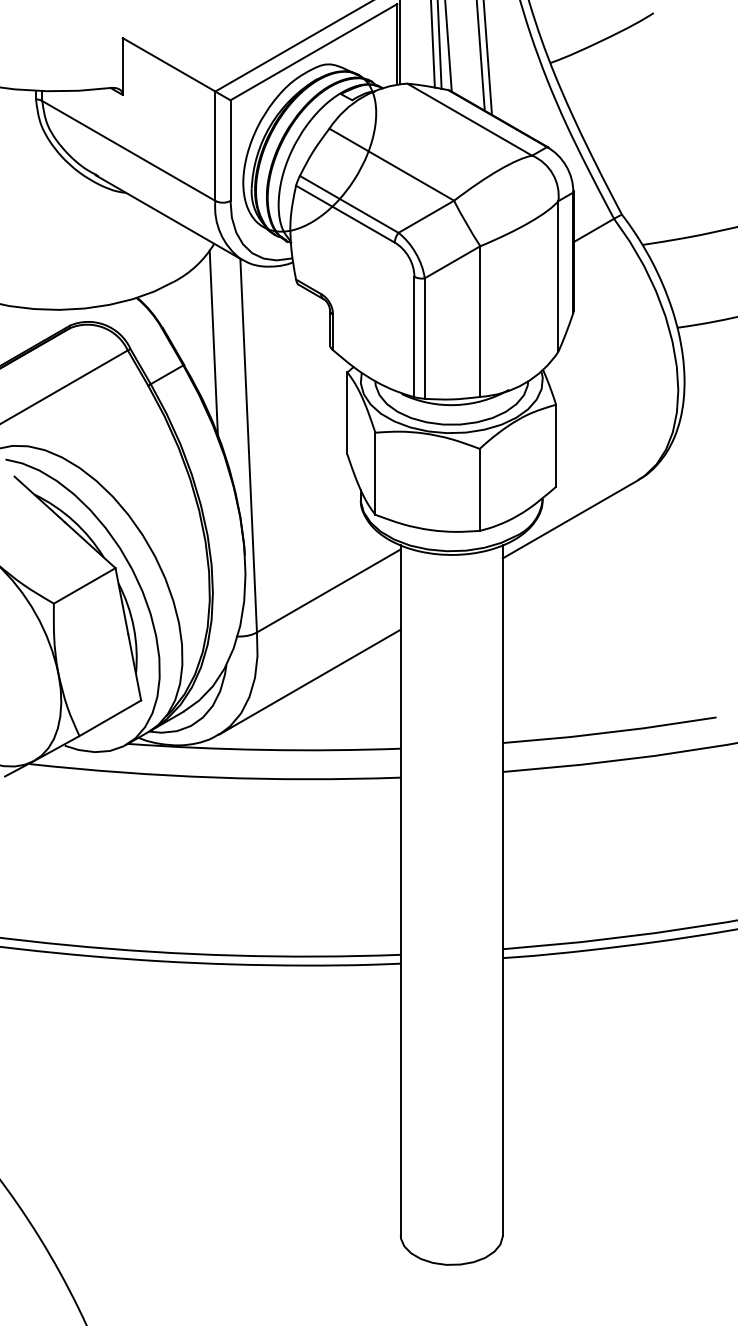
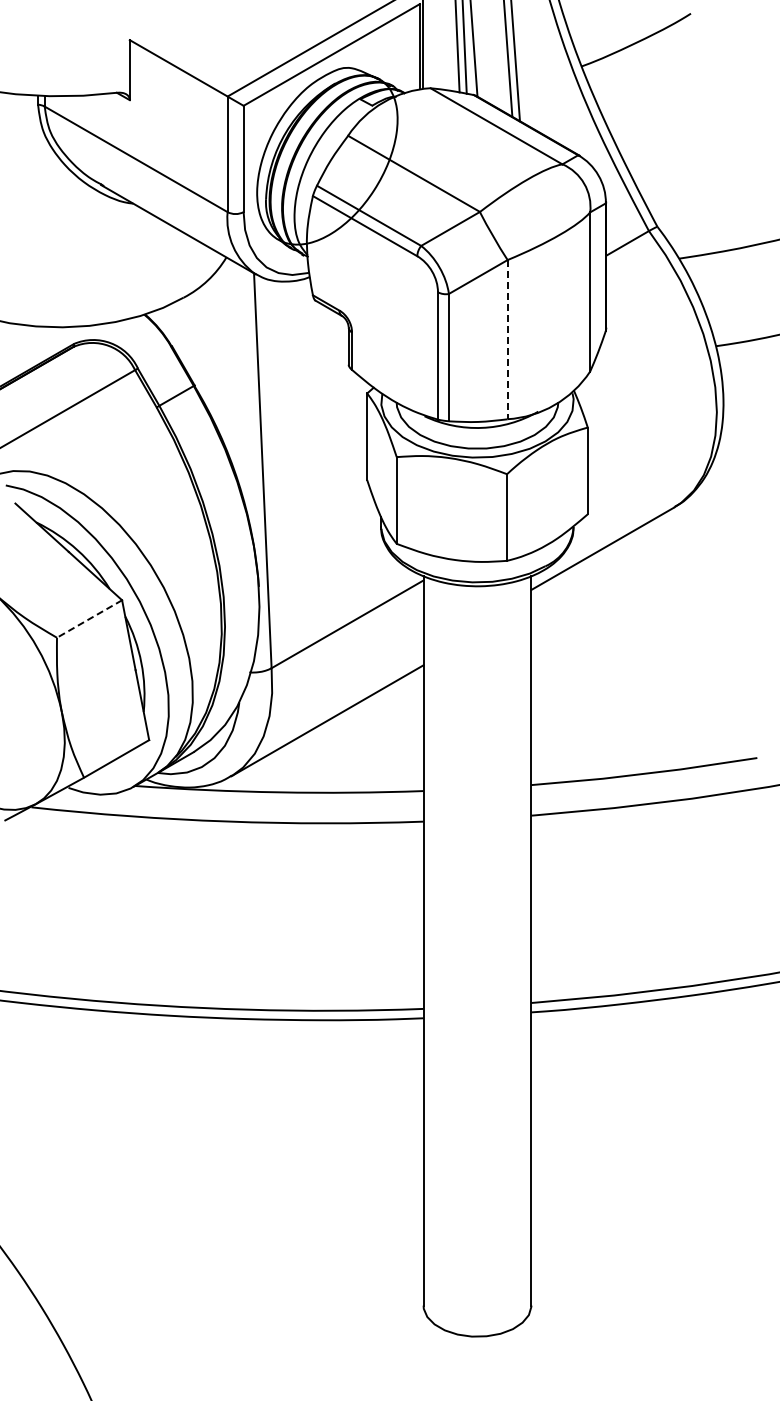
line: (480, 321) -> (507, 339), solid -> dashed
line: (213, 343) -> (225, 362), removed
line: (84, 586) -> (89, 619), solid -> dashed

